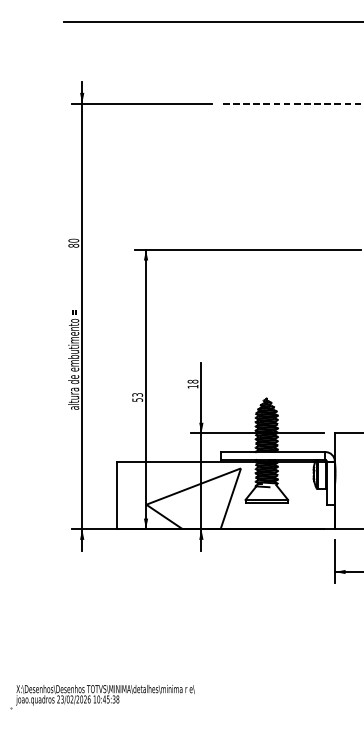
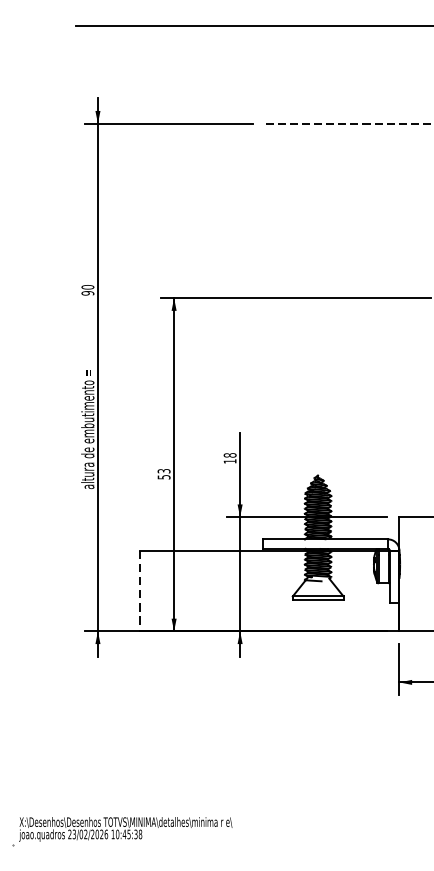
text: (73, 245) -> (87, 292), 80 -> 90
line: (117, 495) -> (140, 591), solid -> dashed
hatch: (193, 498) -> (230, 594), removed

